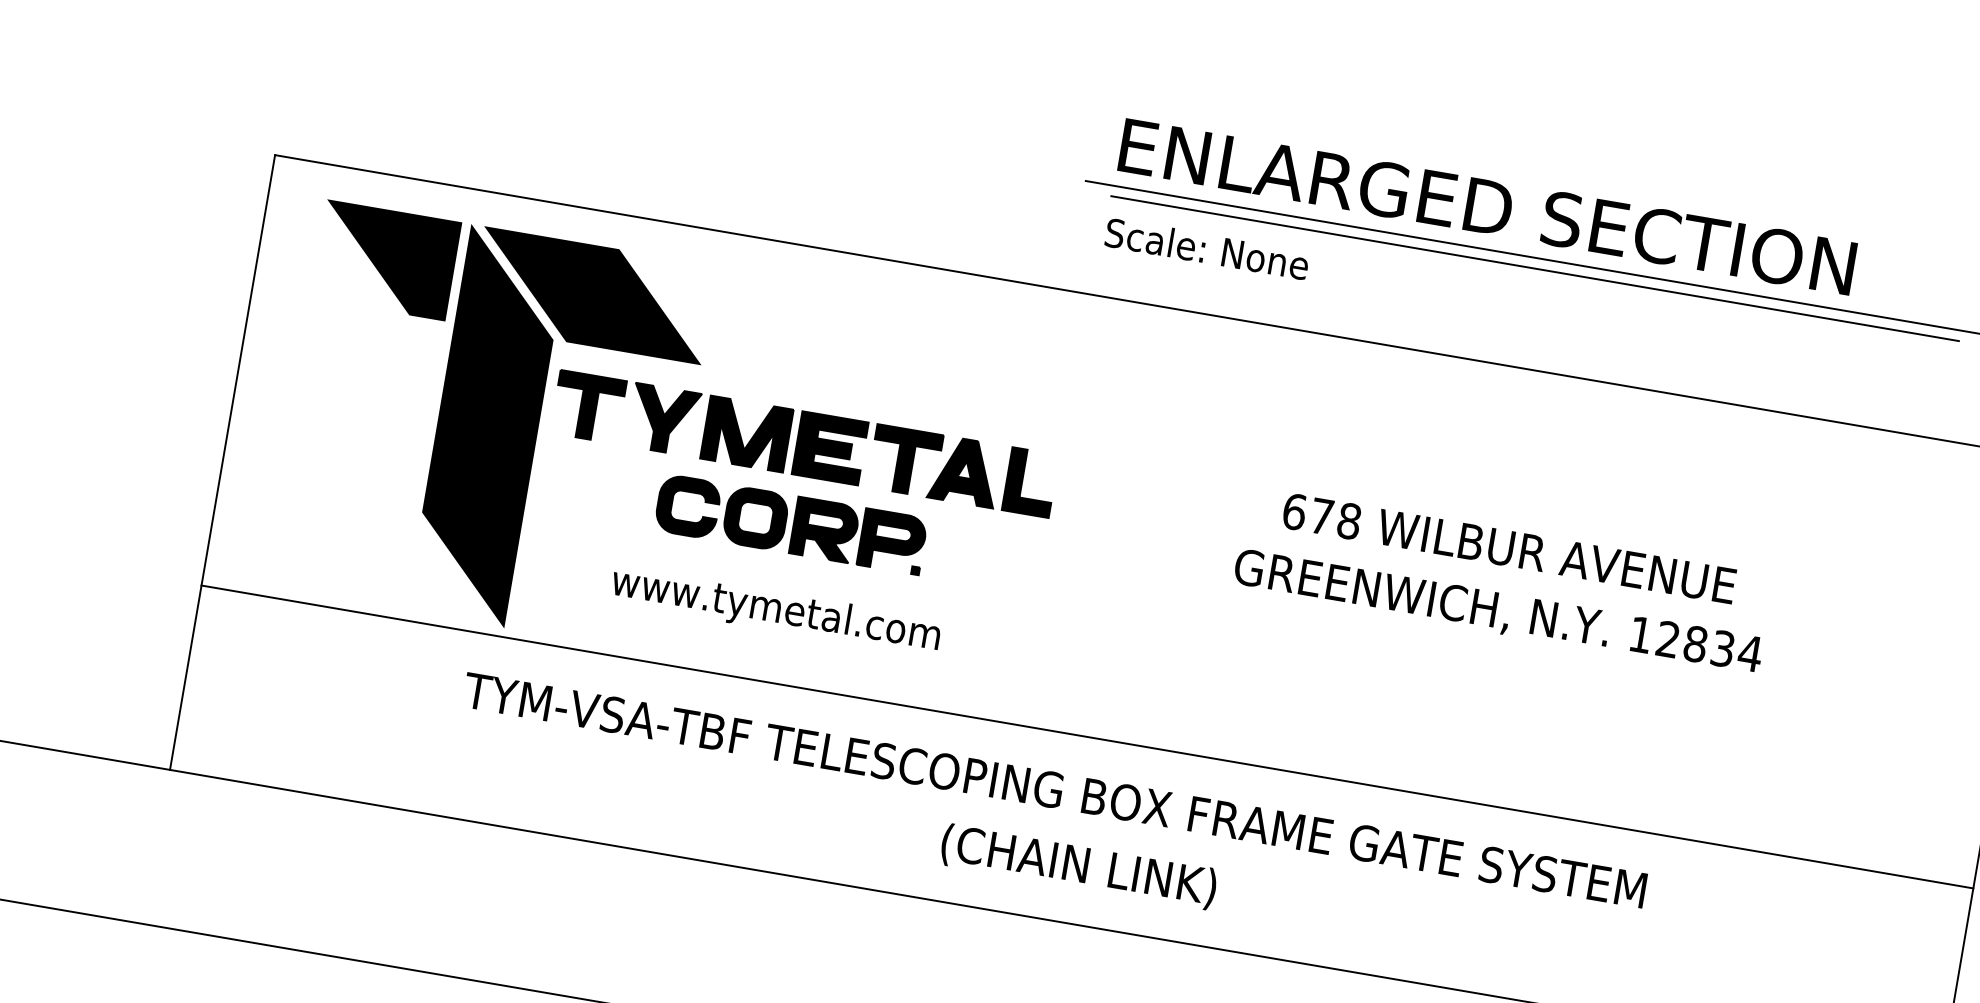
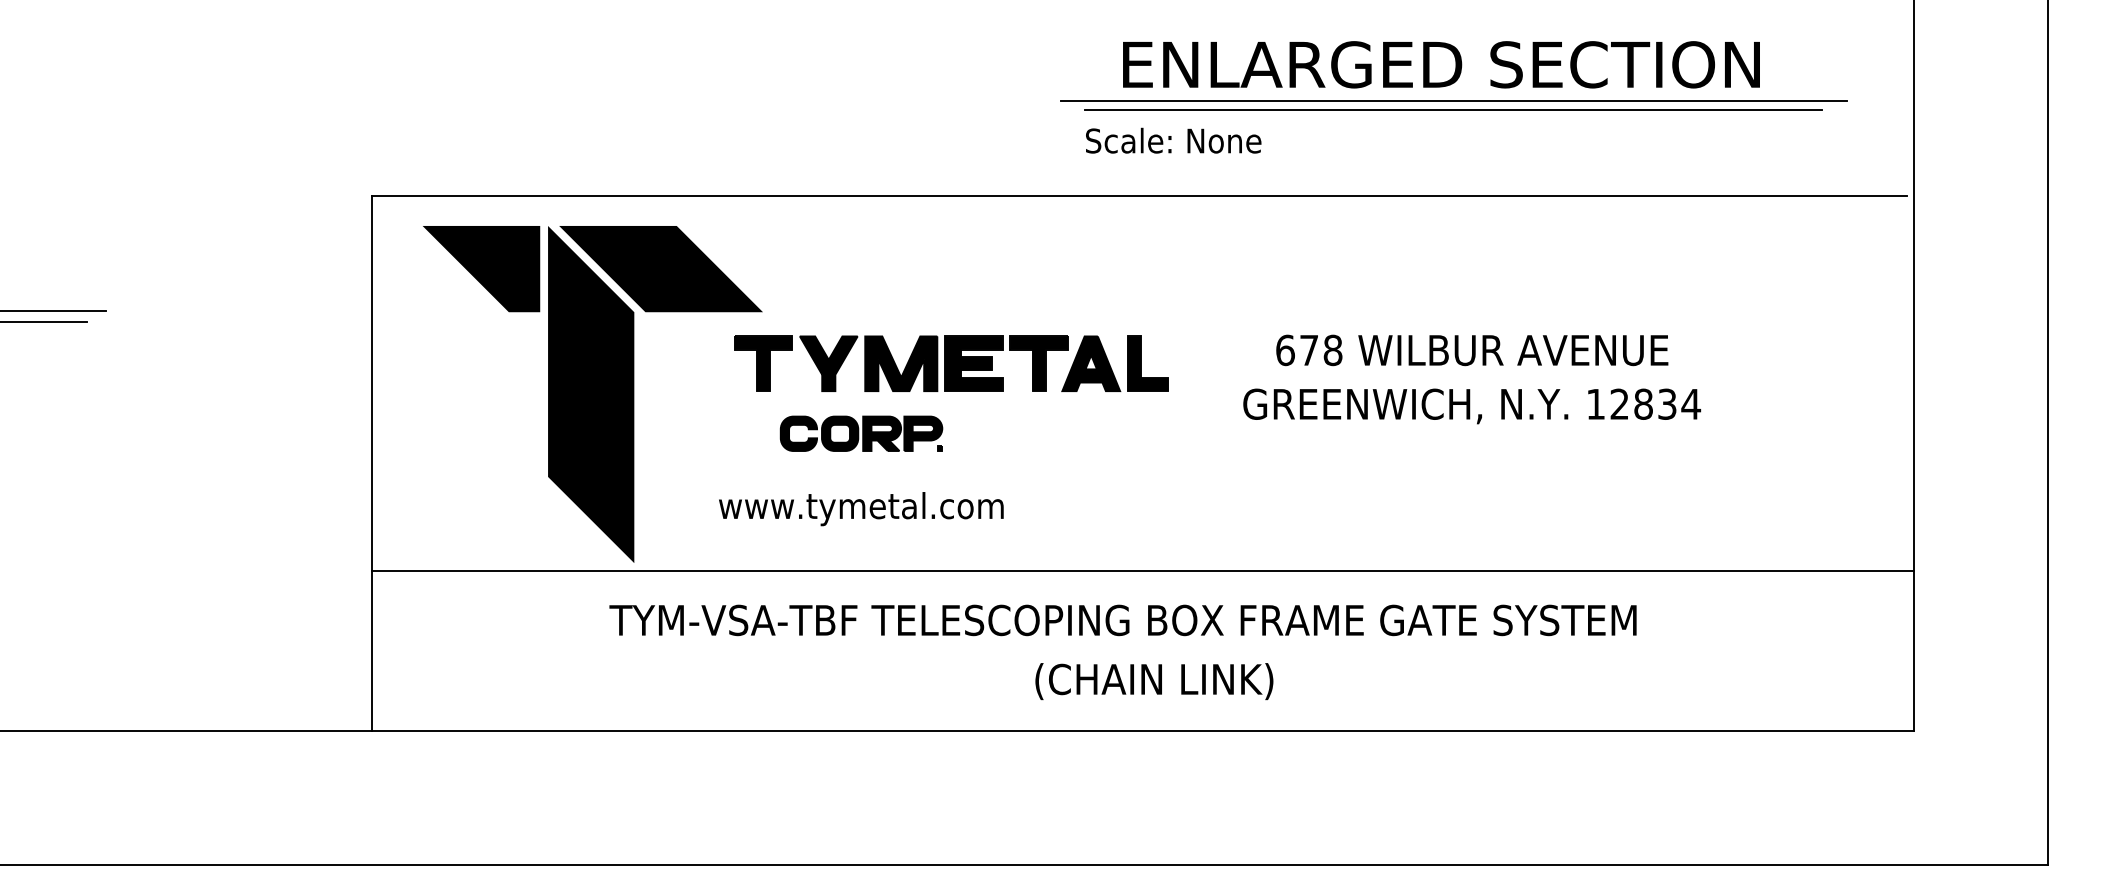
text: (1487, 206) -> (1441, 64), moved
part: (804, 443) -> (951, 363), moved
part: (790, 524) -> (861, 433), size x0.7

